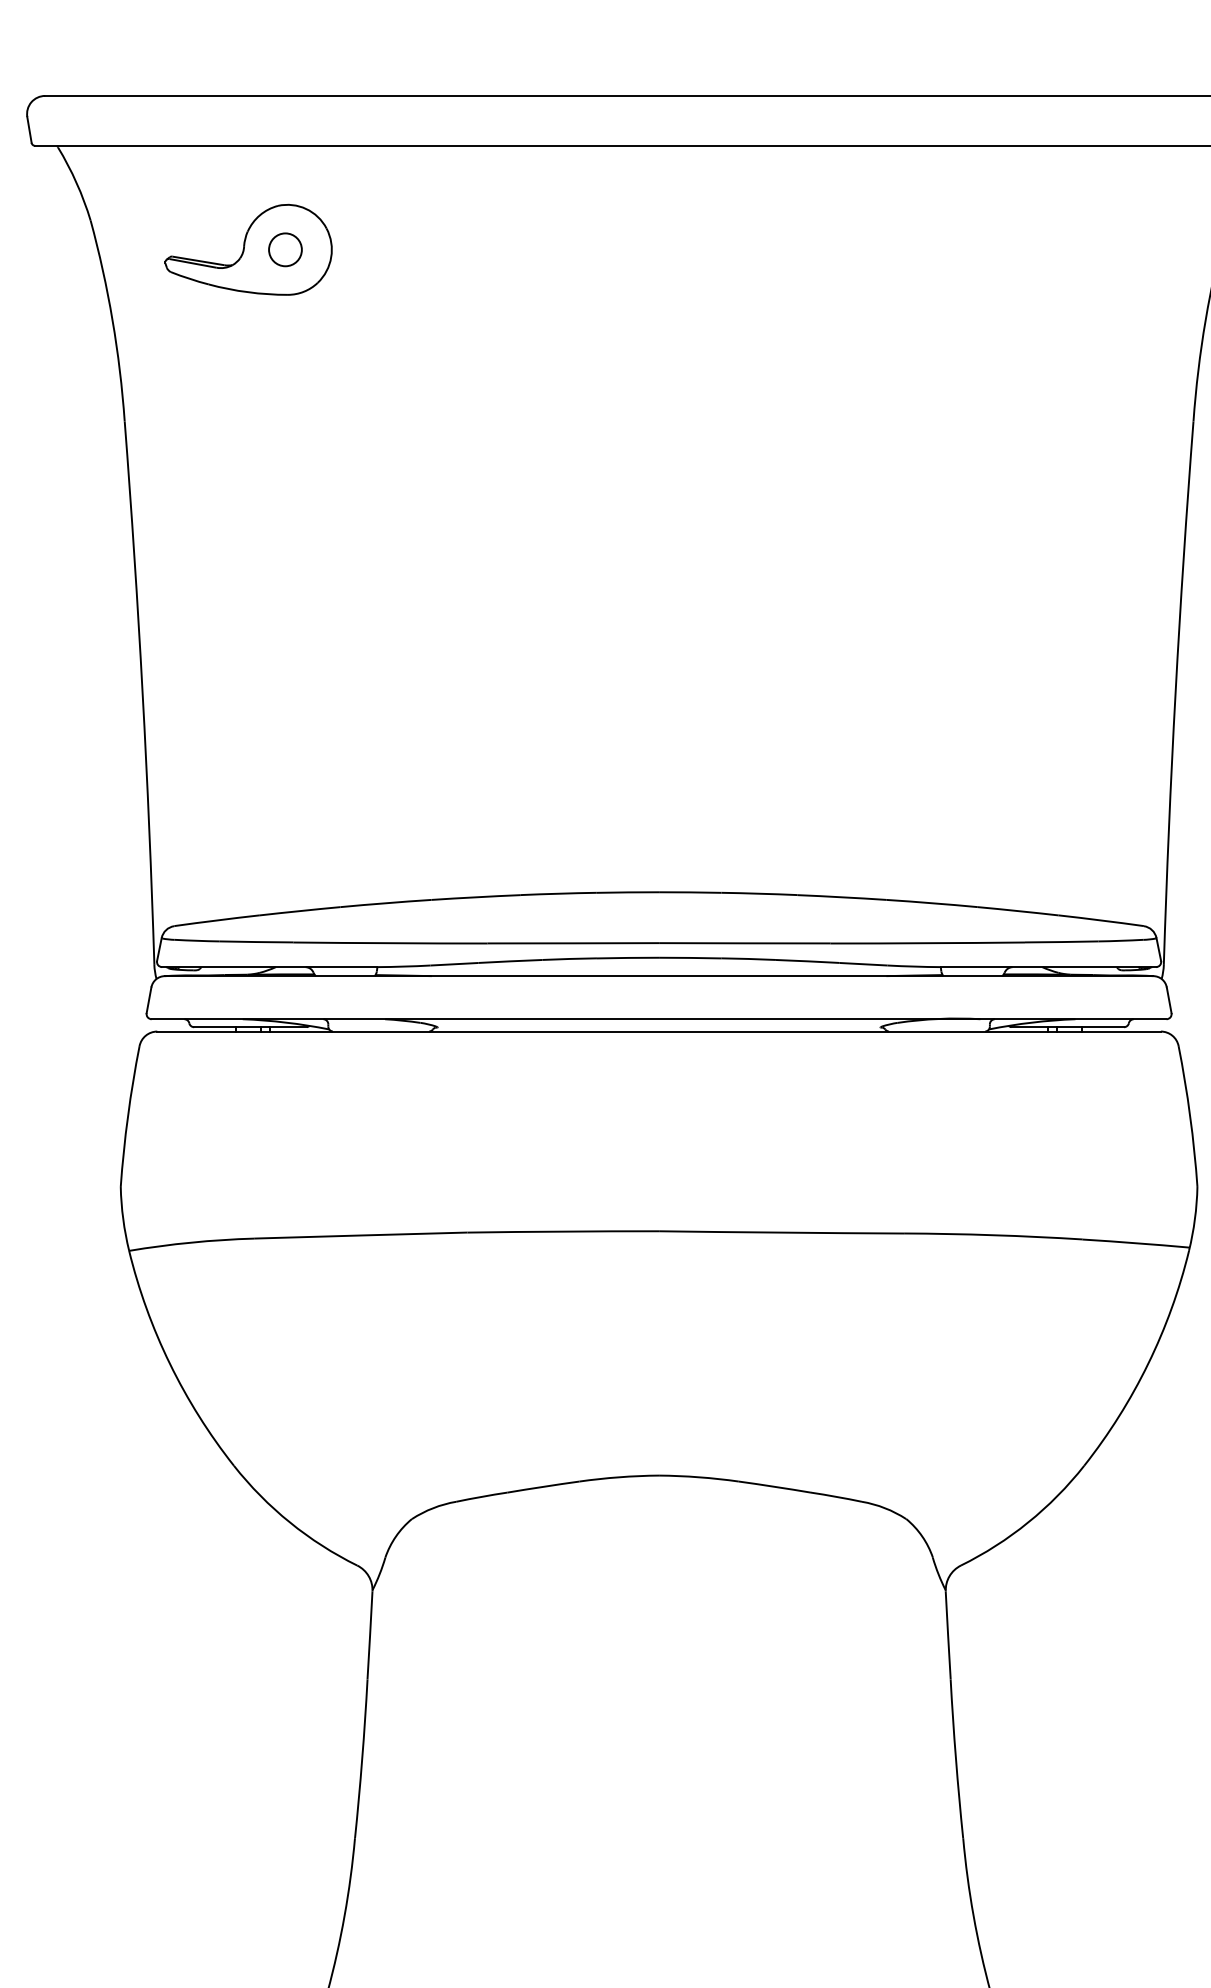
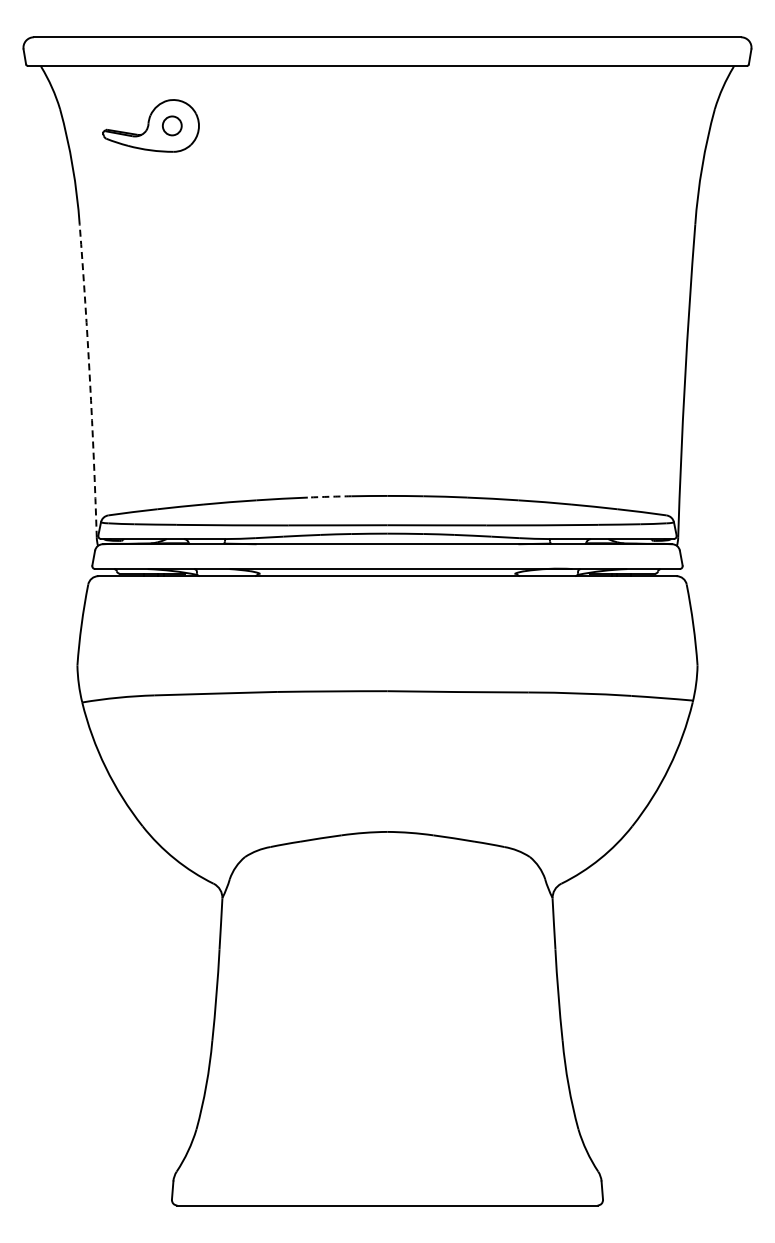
arc: (143, 693) -> (90, 381), solid -> dashed
arc: (558, 893) -> (329, 496), solid -> dashed

